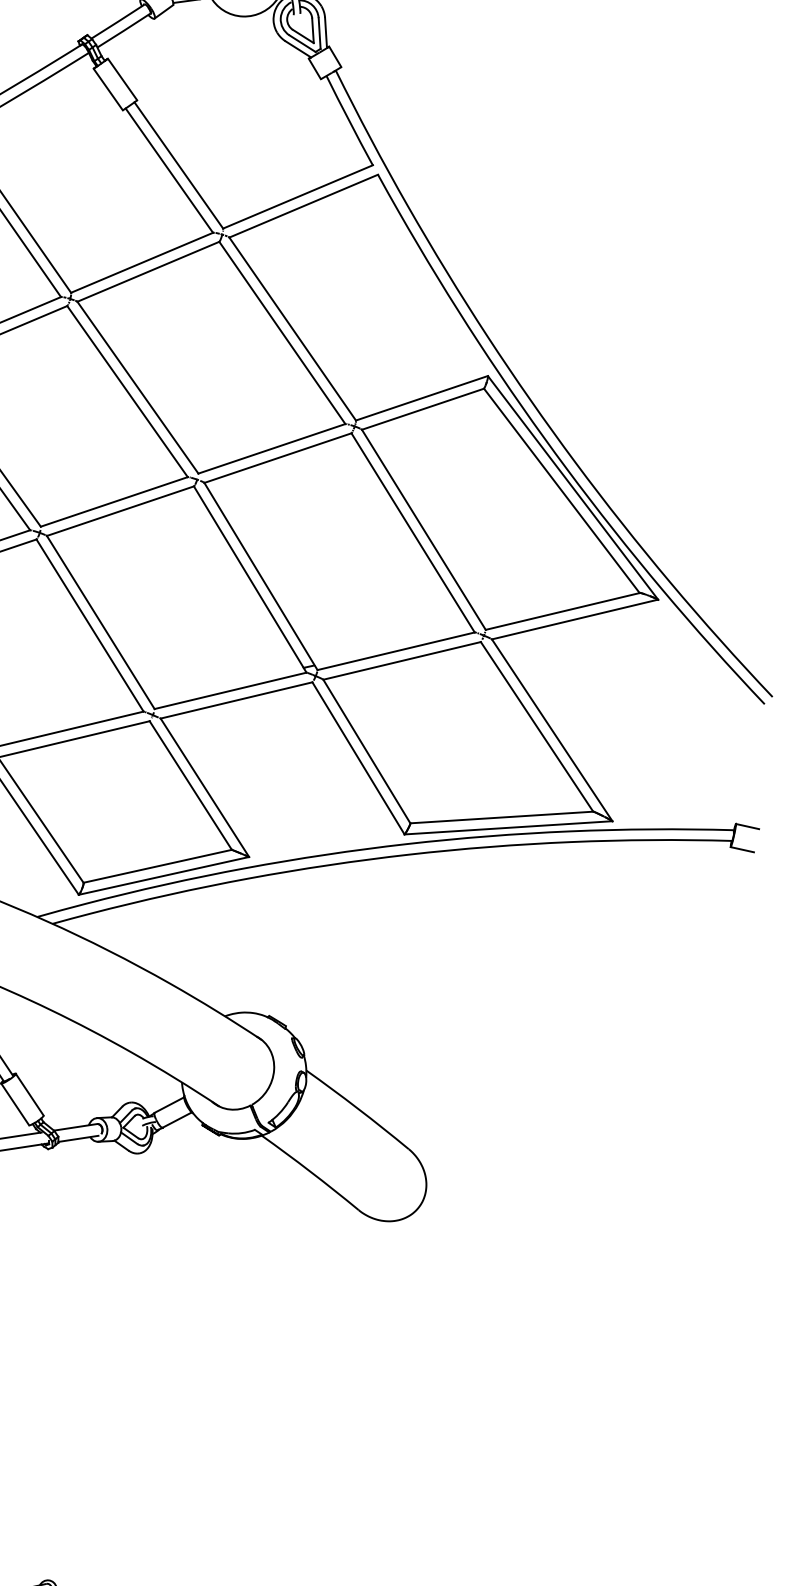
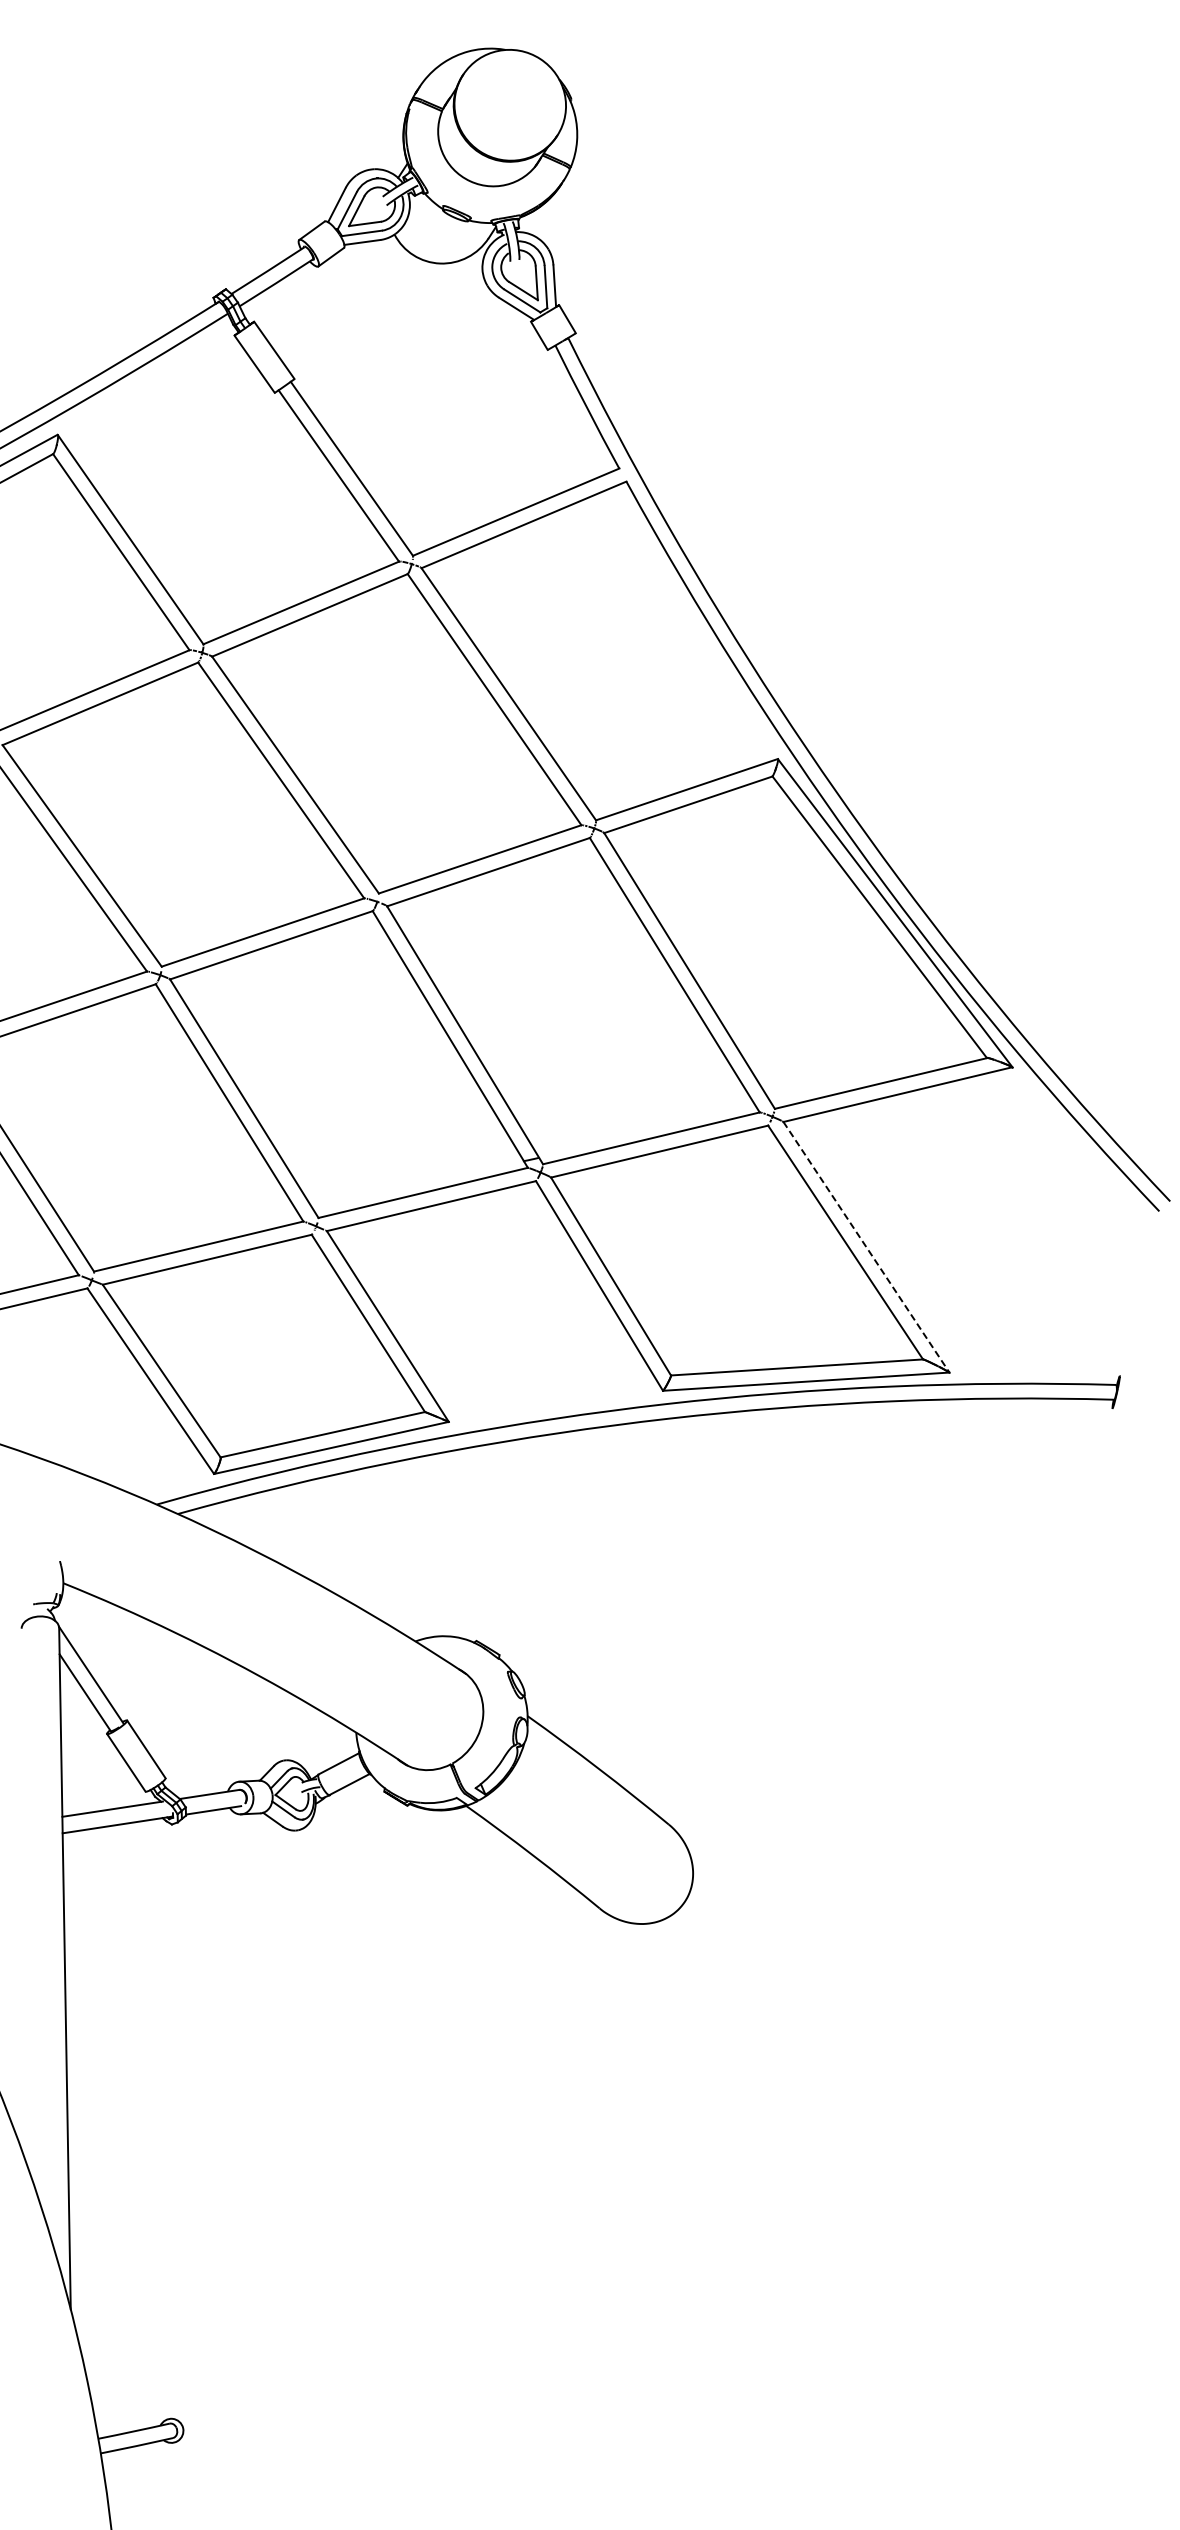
line: (552, 730) -> (866, 1247), solid -> dashed
line: (747, 826) -> (1135, 1379), removed
line: (742, 849) -> (1128, 1411), removed

